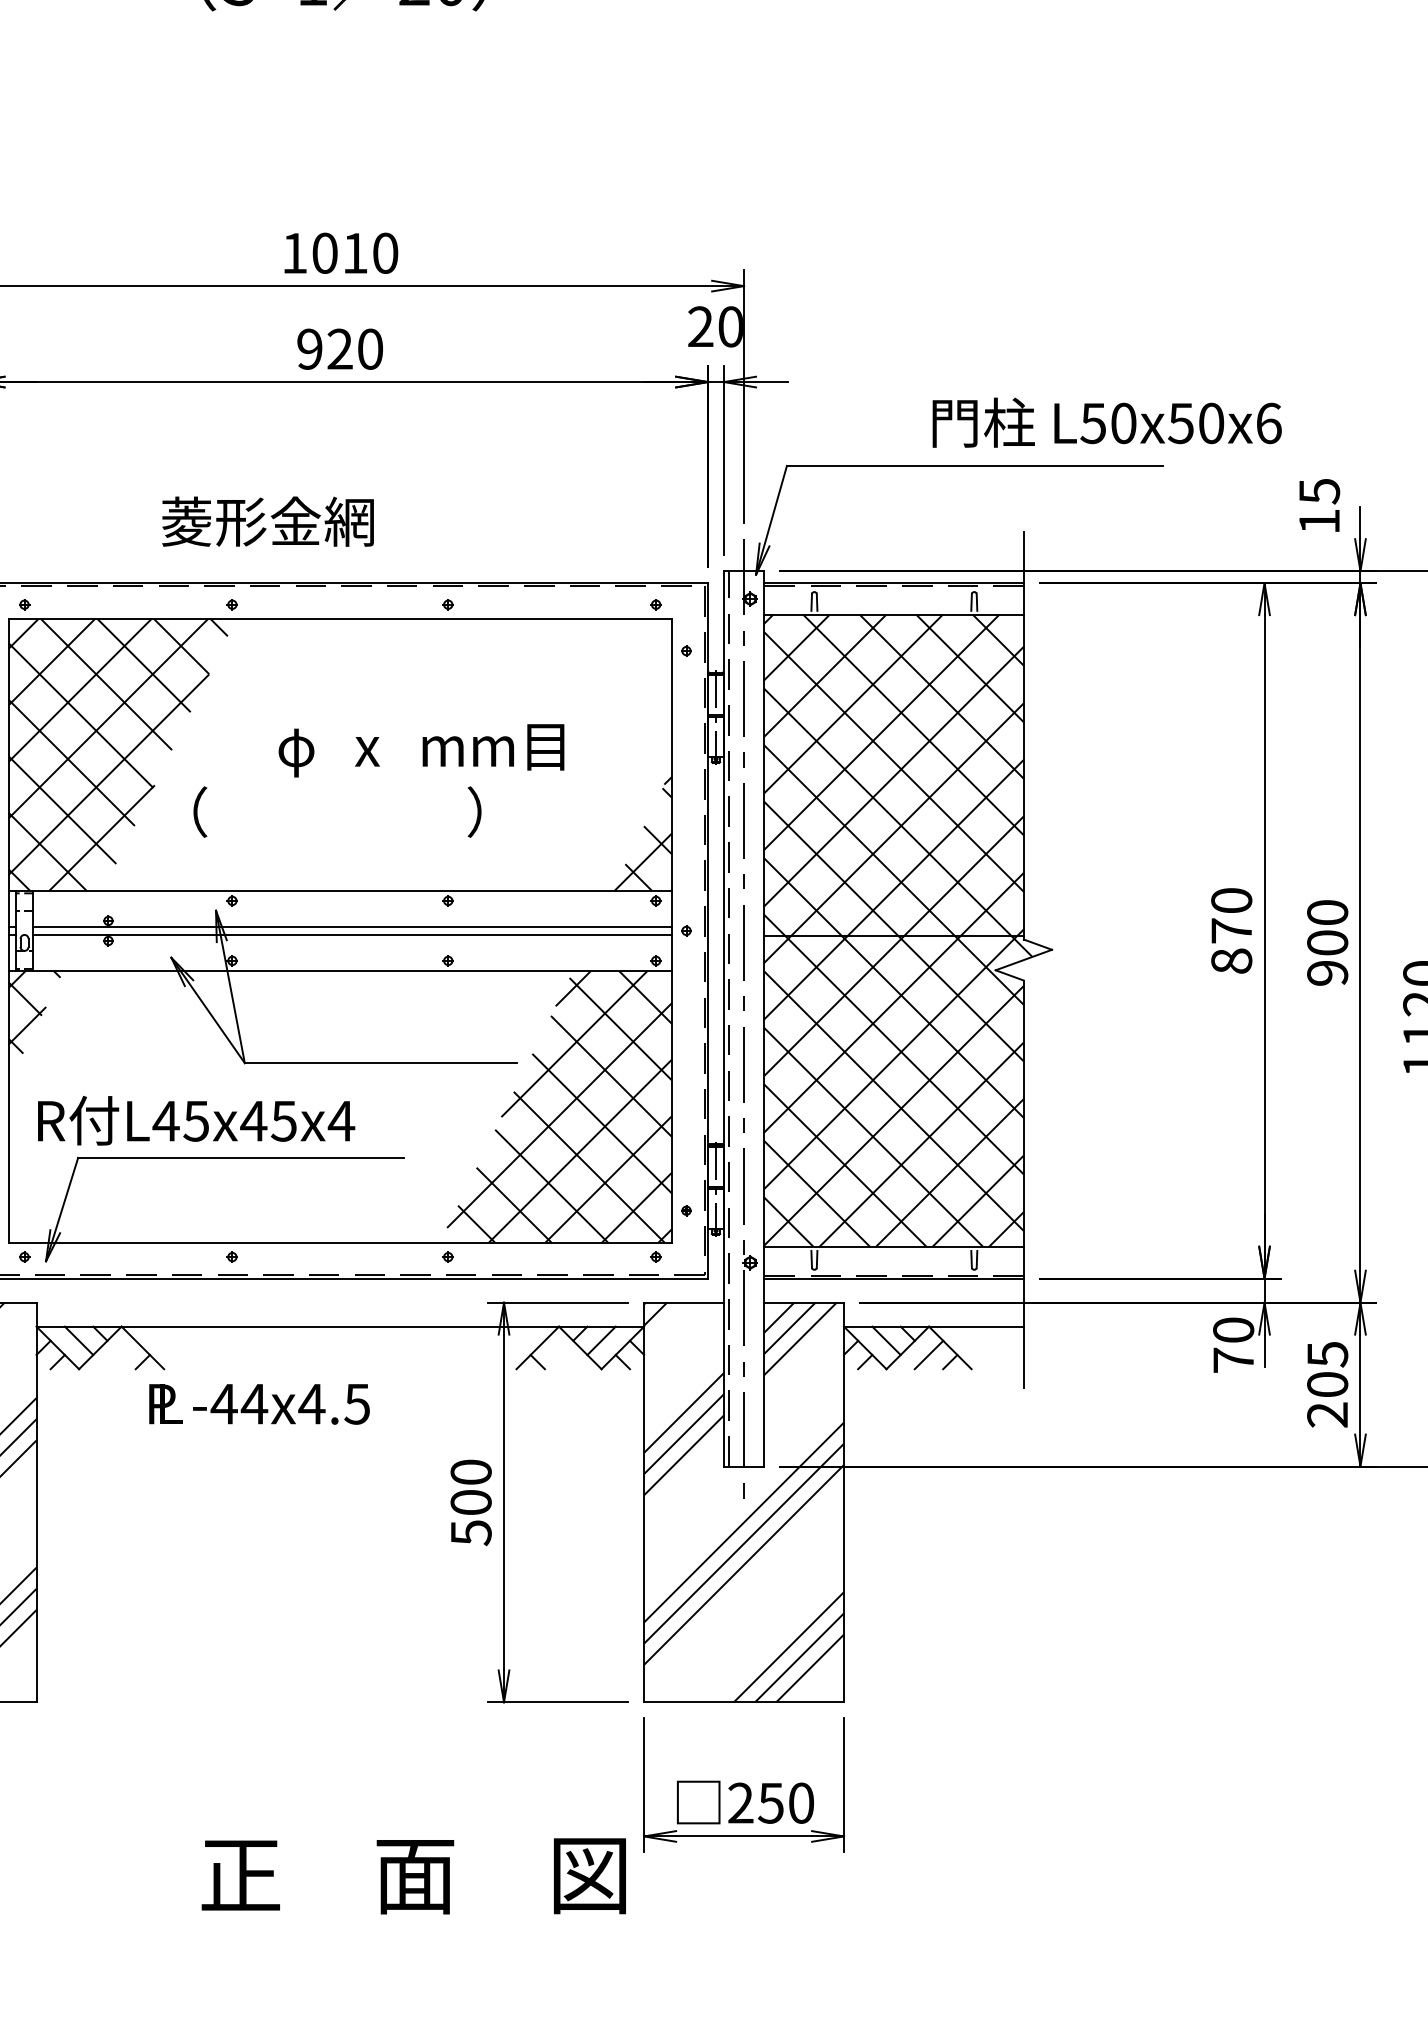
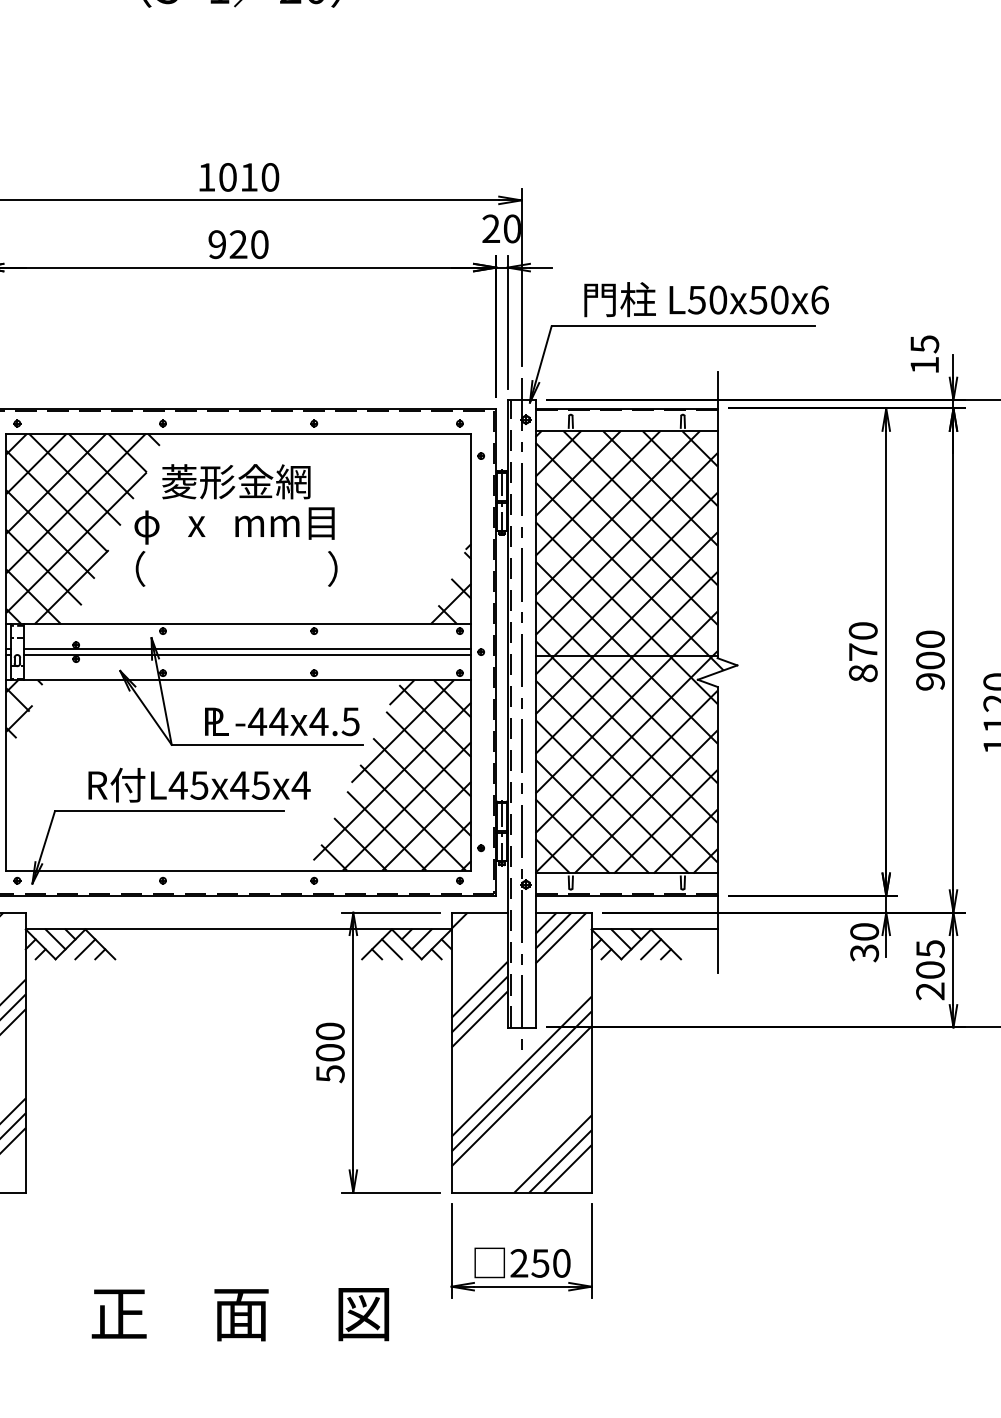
text: (1106, 422) -> (706, 299), moved
text: (267, 521) -> (235, 481), moved
text: (421, 750) -> (234, 525), moved
text: (196, 1120) -> (199, 785), moved
line: (121, 1354) -> (85, 948), added
line: (558, 1354) -> (391, 948), added
text: (1233, 1360) -> (864, 953), 70 -> 30
text: (259, 1404) -> (282, 721), moved
text: (413, 1876) -> (240, 1314), moved

